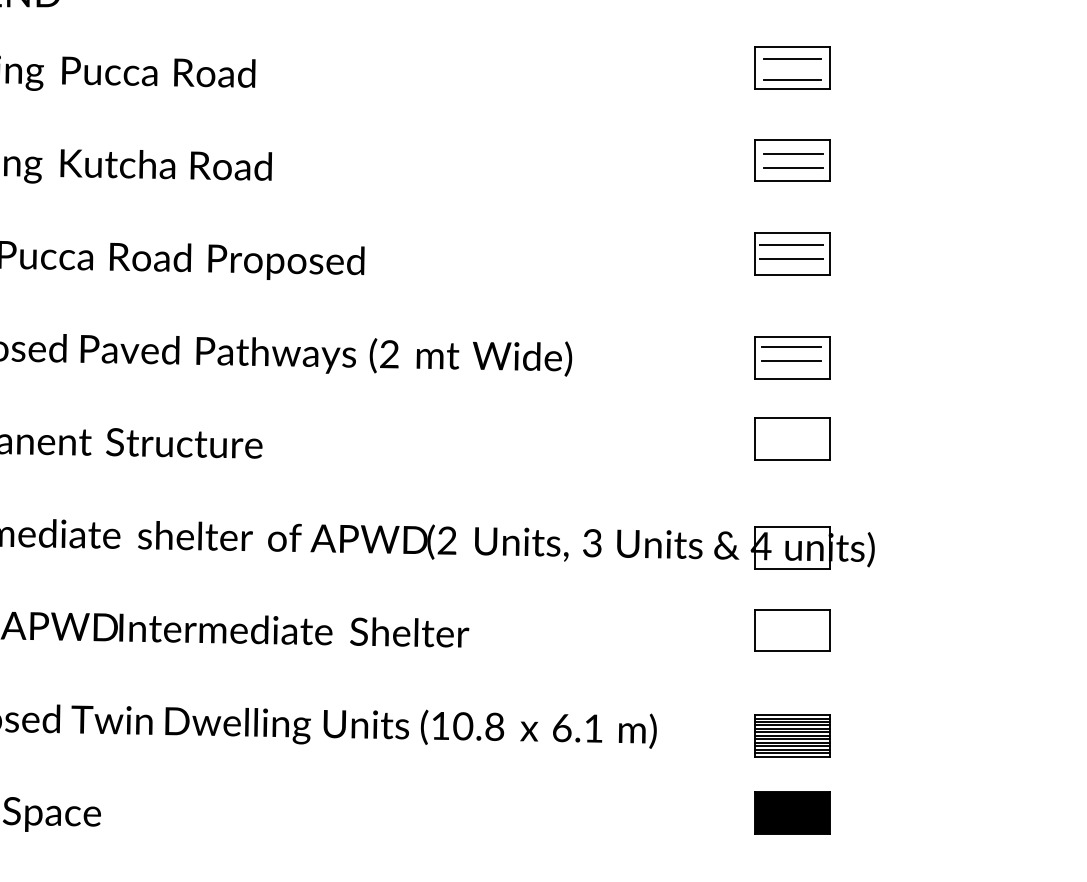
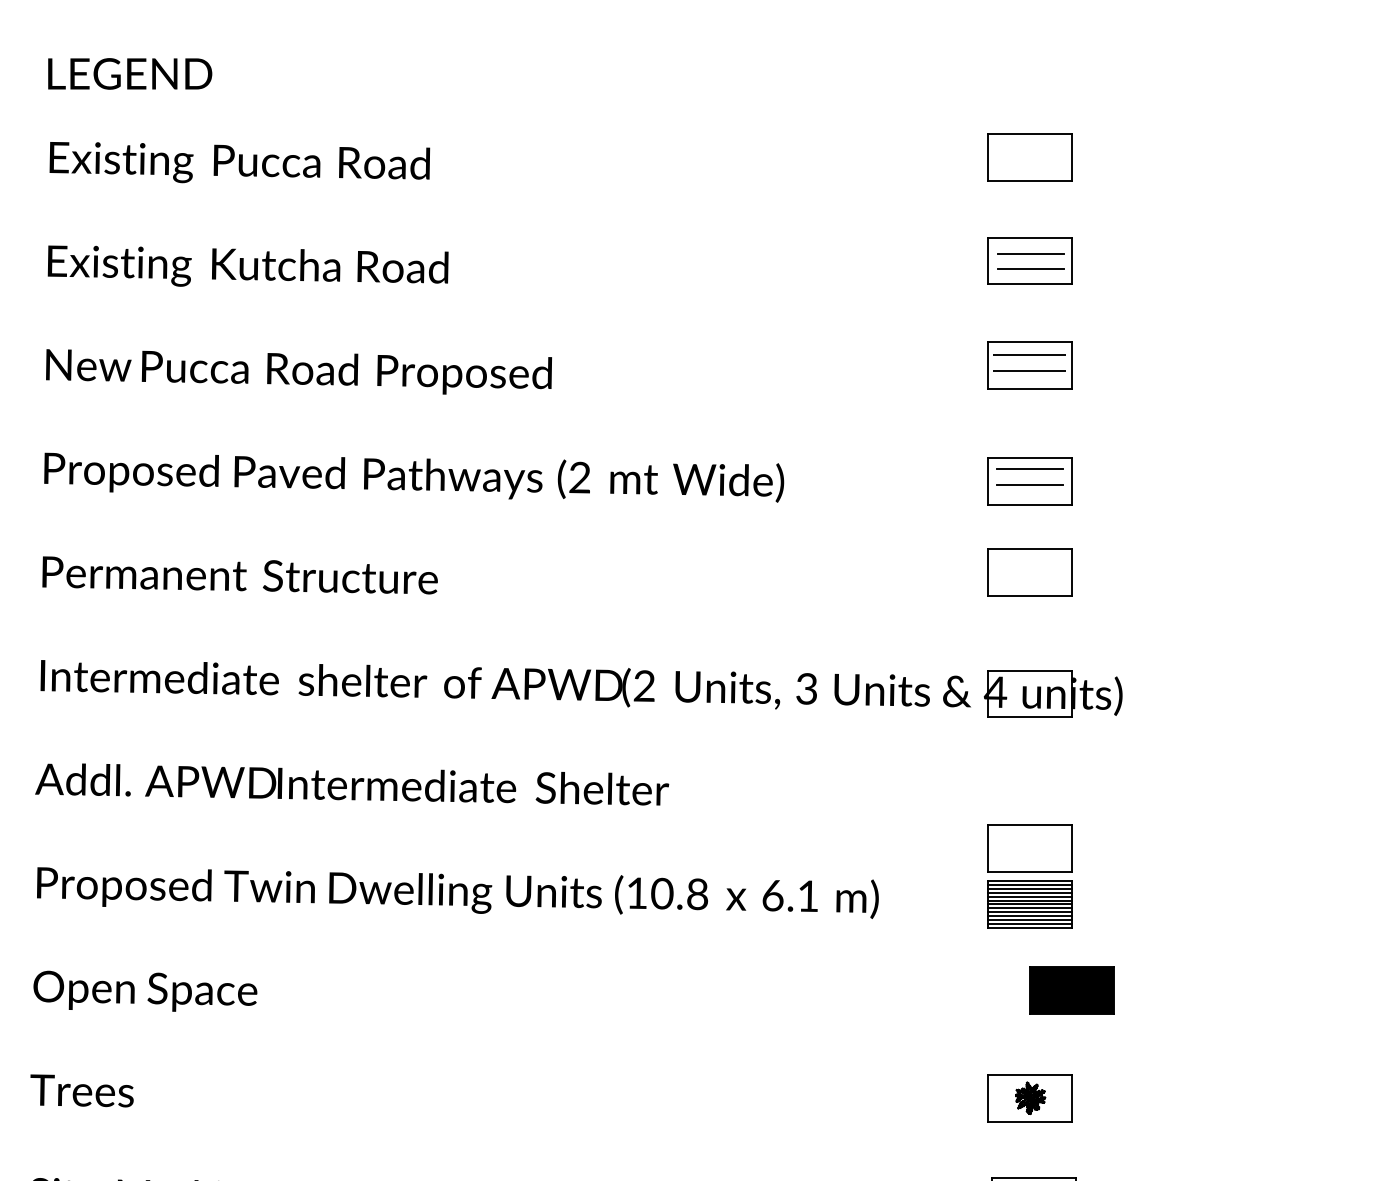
line: (792, 59) -> (1030, 147), removed
line: (792, 79) -> (1030, 170), removed
part: (791, 630) -> (1029, 848), moved
part: (791, 812) -> (1071, 990), moved

